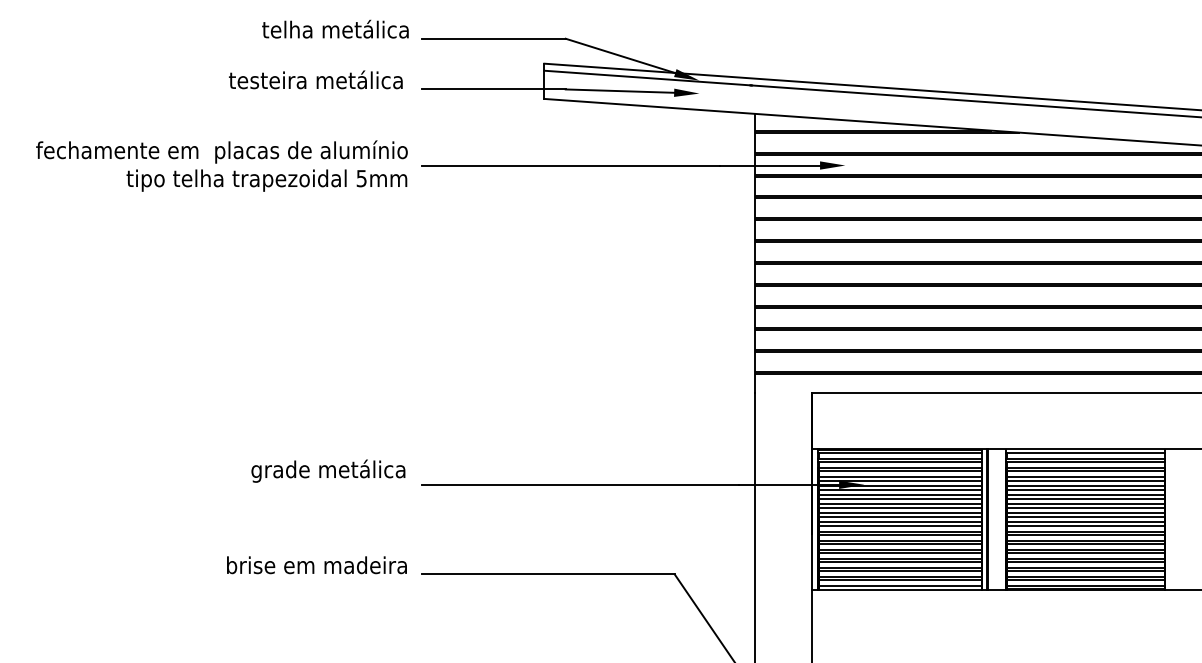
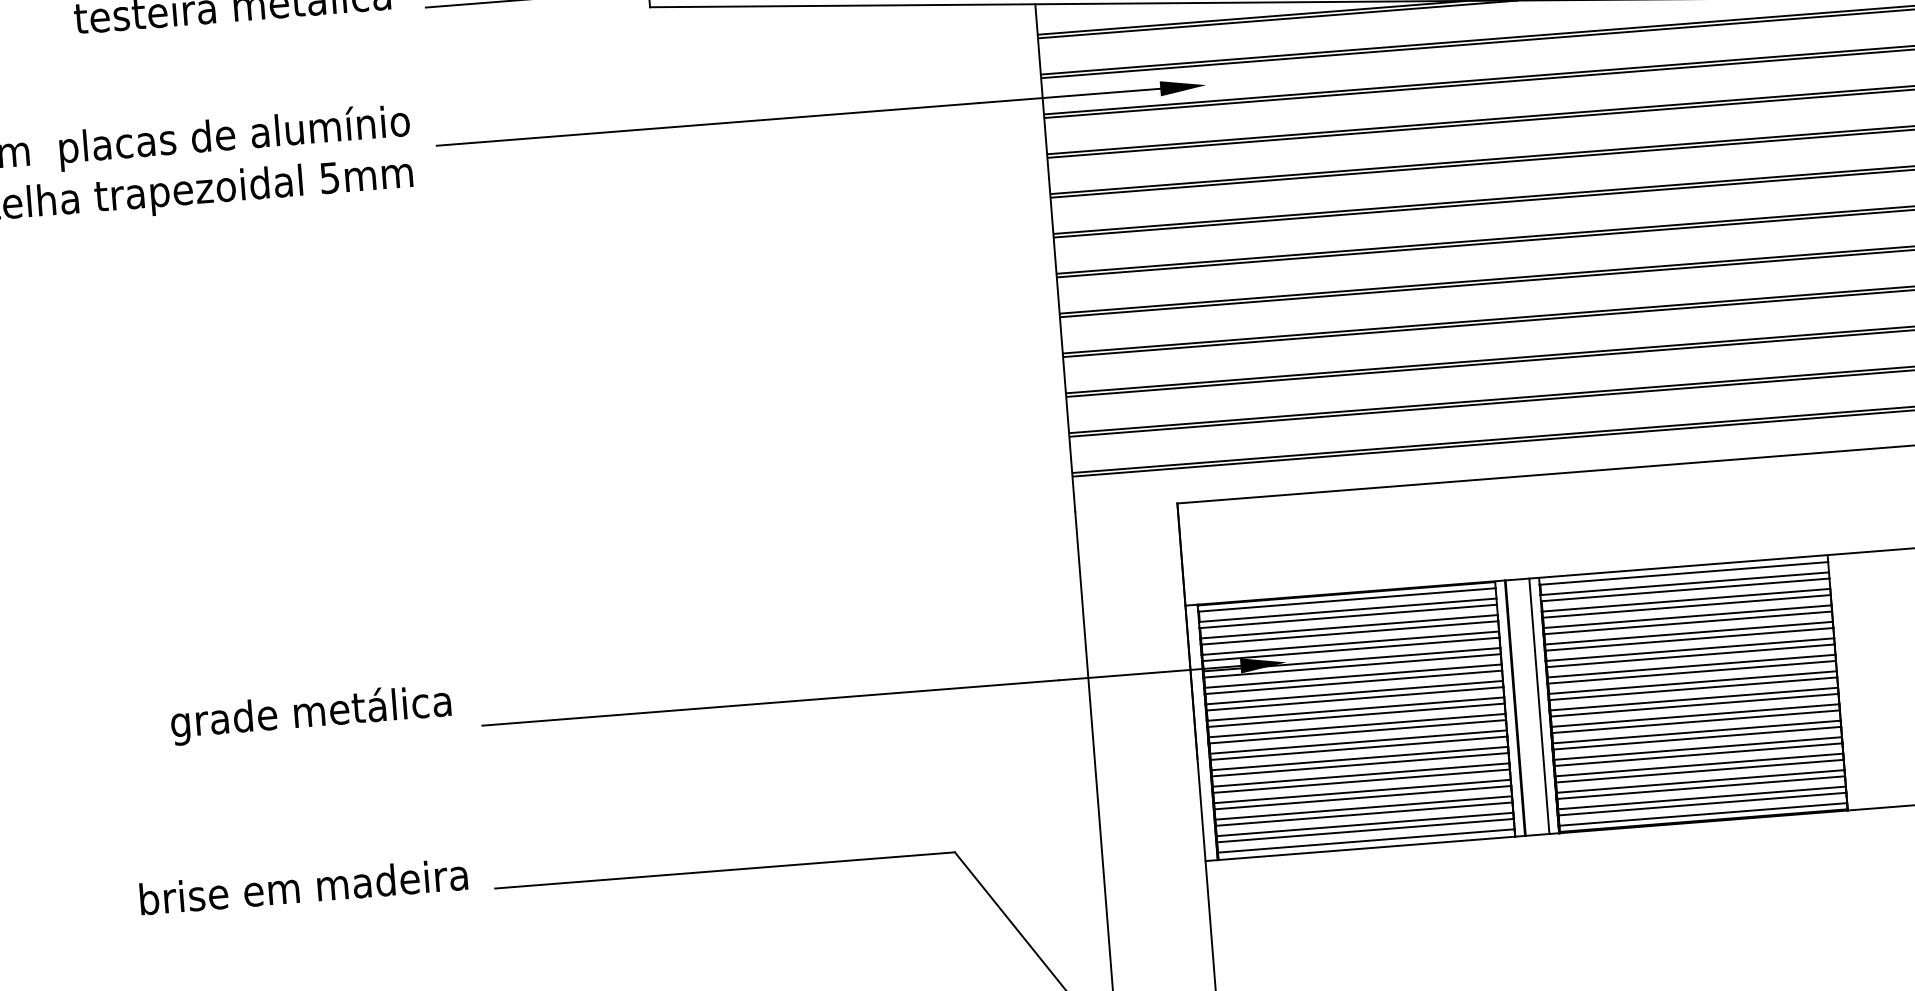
line: (1000, 519) -> (1538, 705), added

